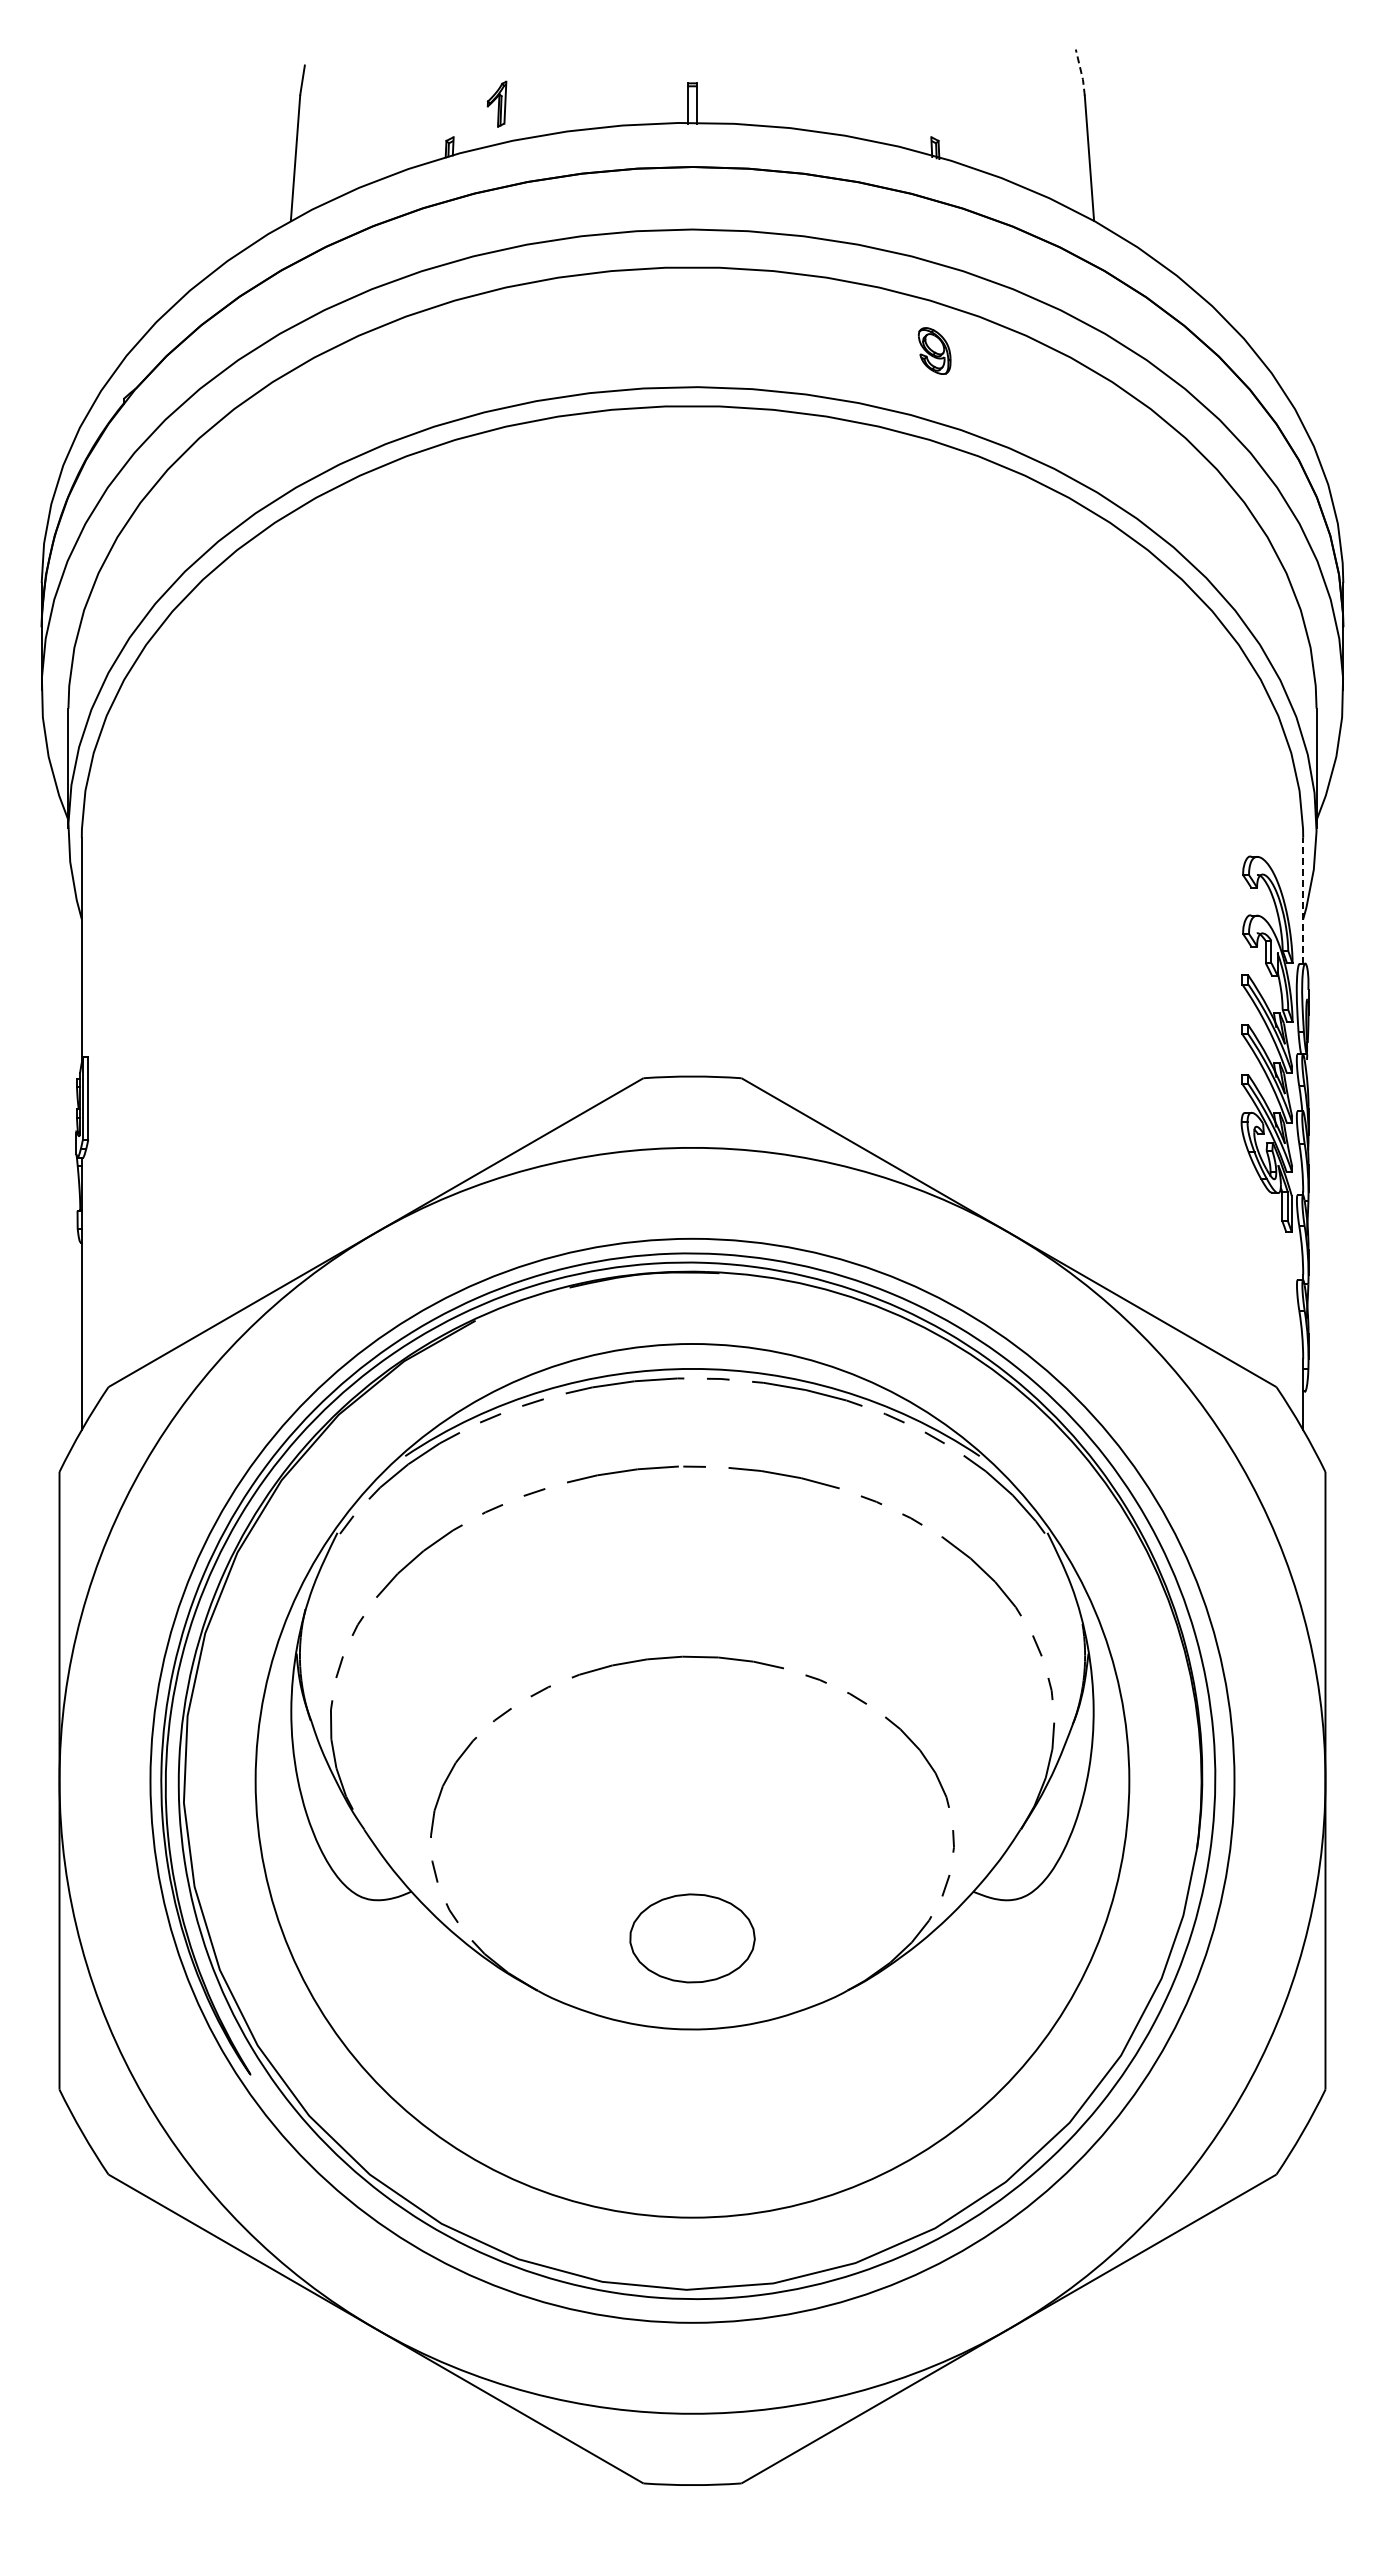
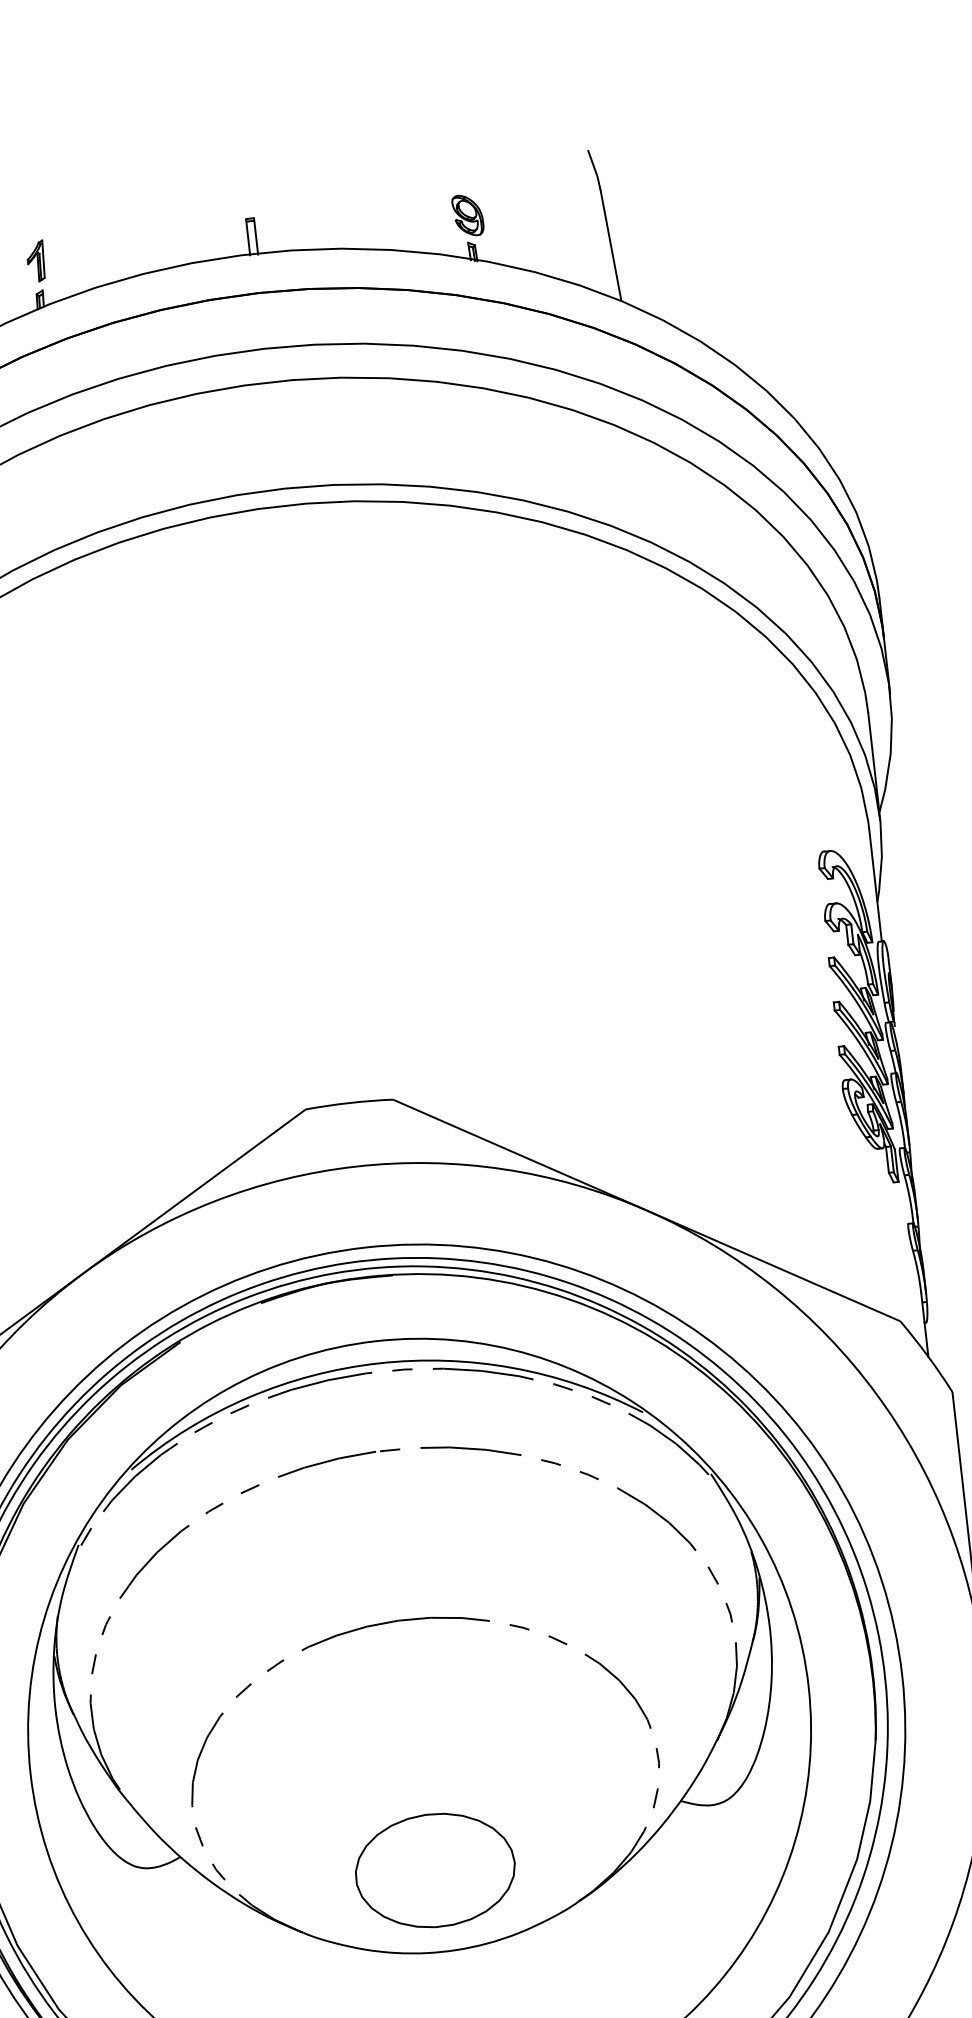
line: (1081, 73) -> (595, 170), dashed -> solid
part: (496, 103) -> (35, 260), moved
part: (934, 350) -> (467, 215), moved
line: (1303, 900) -> (875, 885), dashed -> solid
part: (692, 1938) -> (435, 1870), size x1.43

